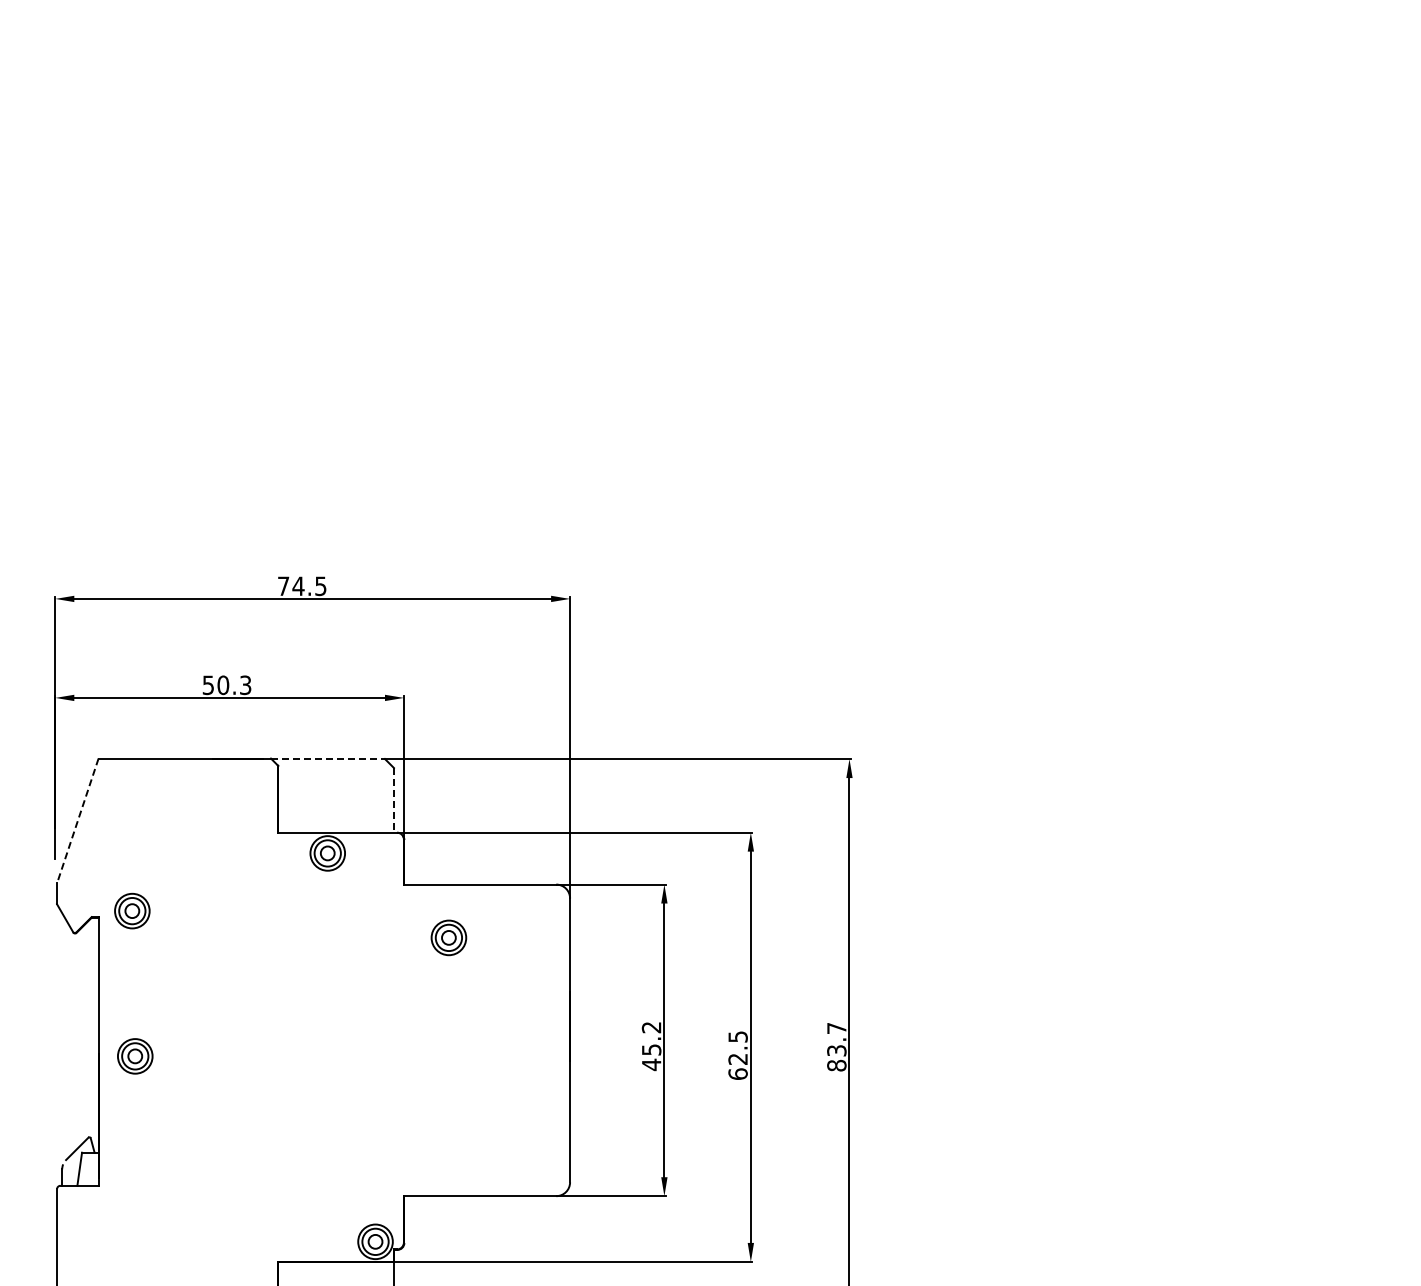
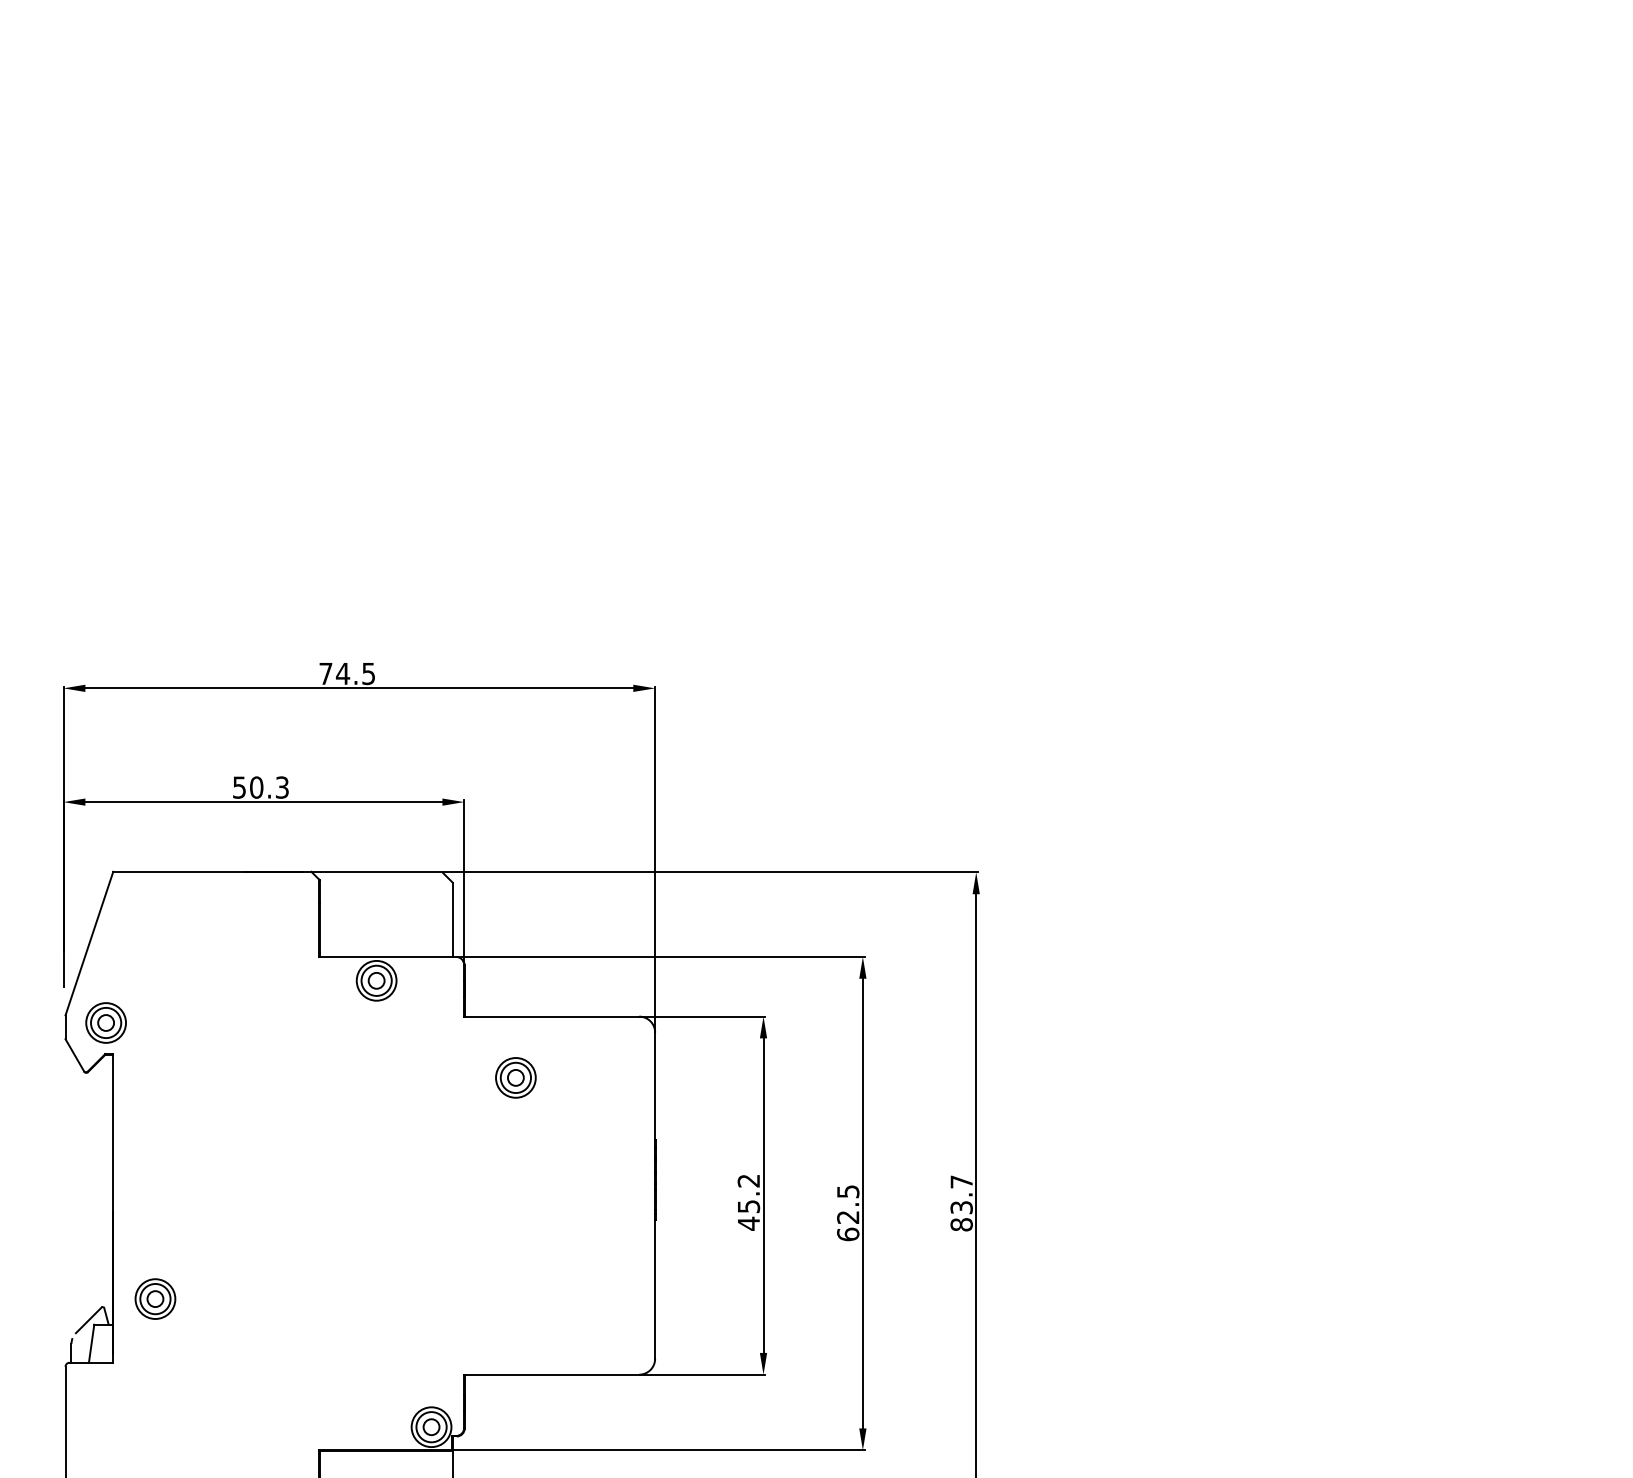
line: (328, 759) -> (377, 872), dashed -> solid
line: (393, 800) -> (452, 919), dashed -> solid
line: (77, 821) -> (89, 944), dashed -> solid
part: (132, 910) -> (106, 1022), moved
part: (135, 1056) -> (155, 1299), moved

